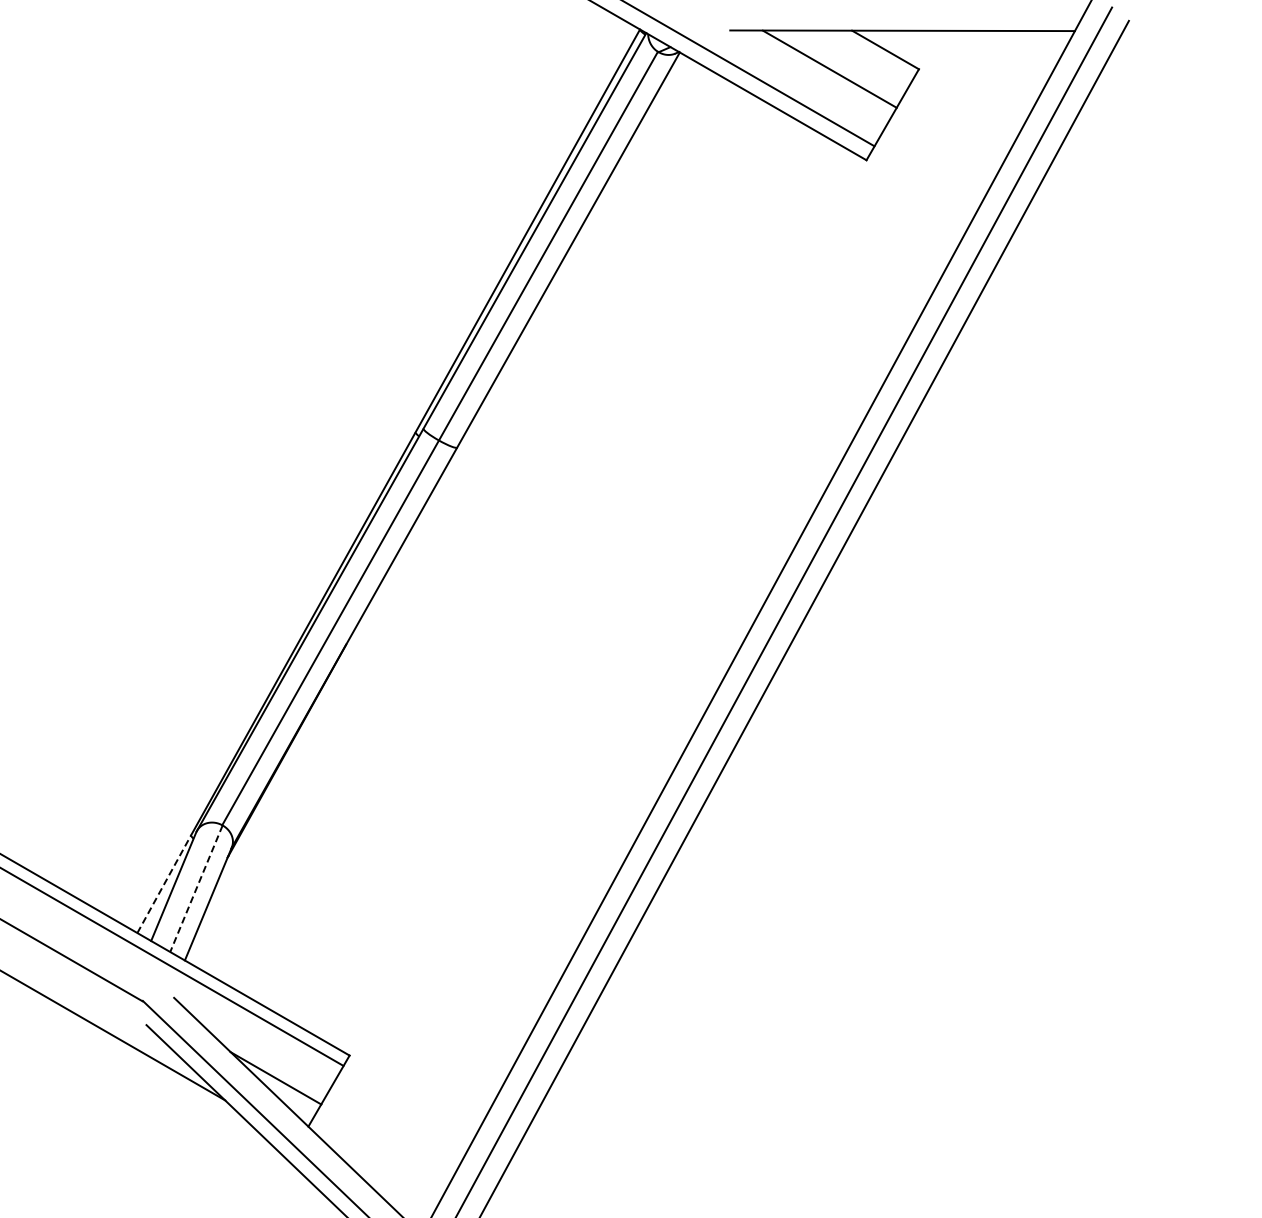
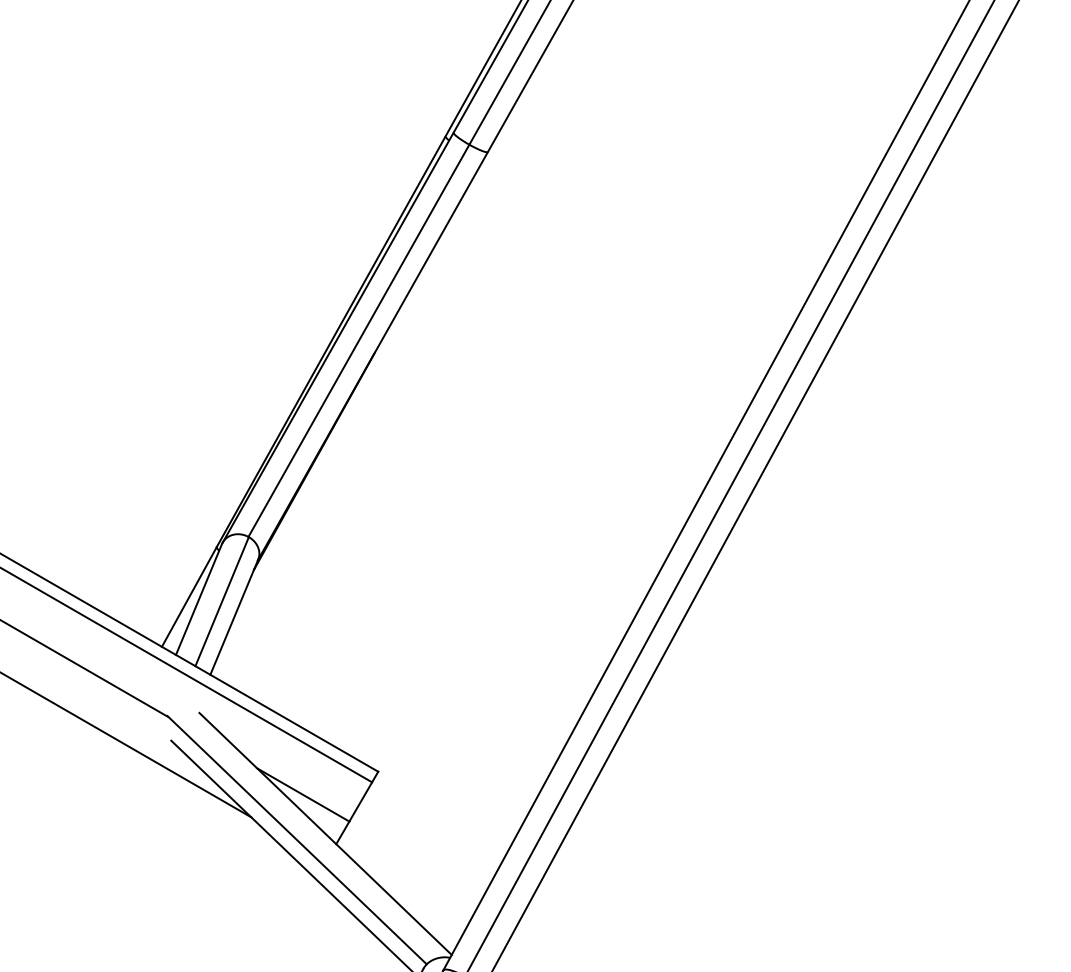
line: (164, 884) -> (189, 597), dashed -> solid
line: (196, 889) -> (222, 602), dashed -> solid

